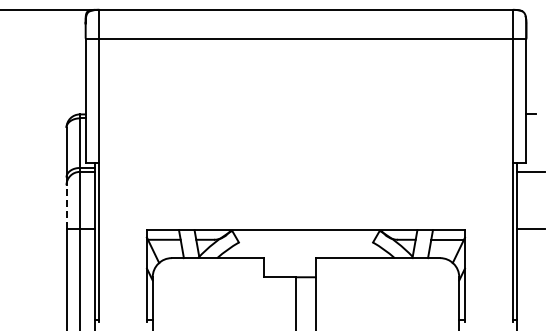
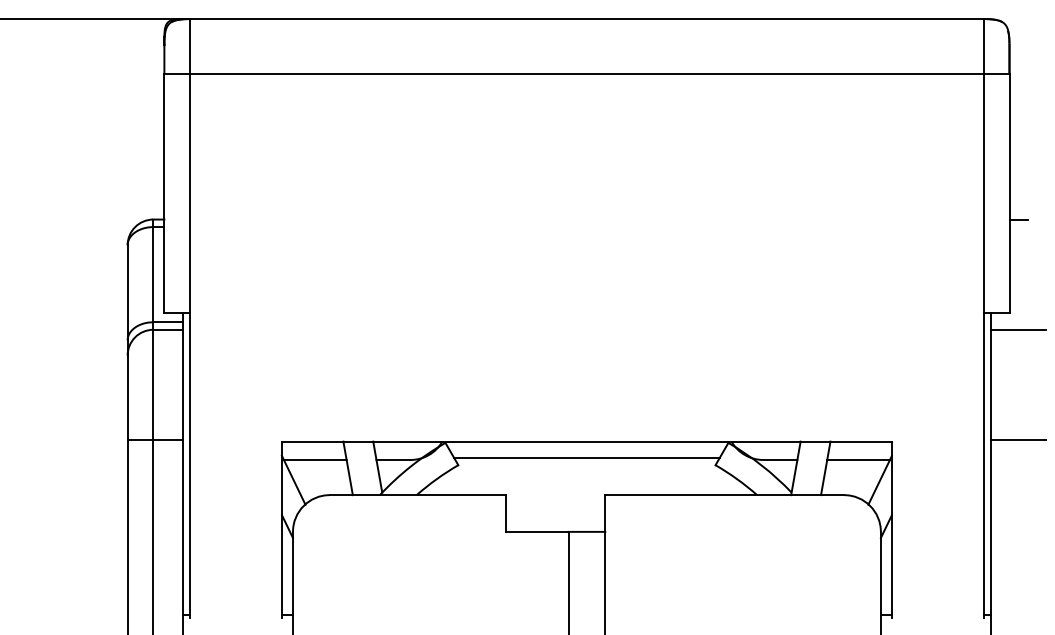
line: (66, 206) -> (127, 396), dashed -> solid
line: (305, 238) -> (585, 457), added

